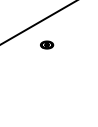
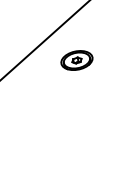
part: (46, 44) -> (75, 59), size x1.67

